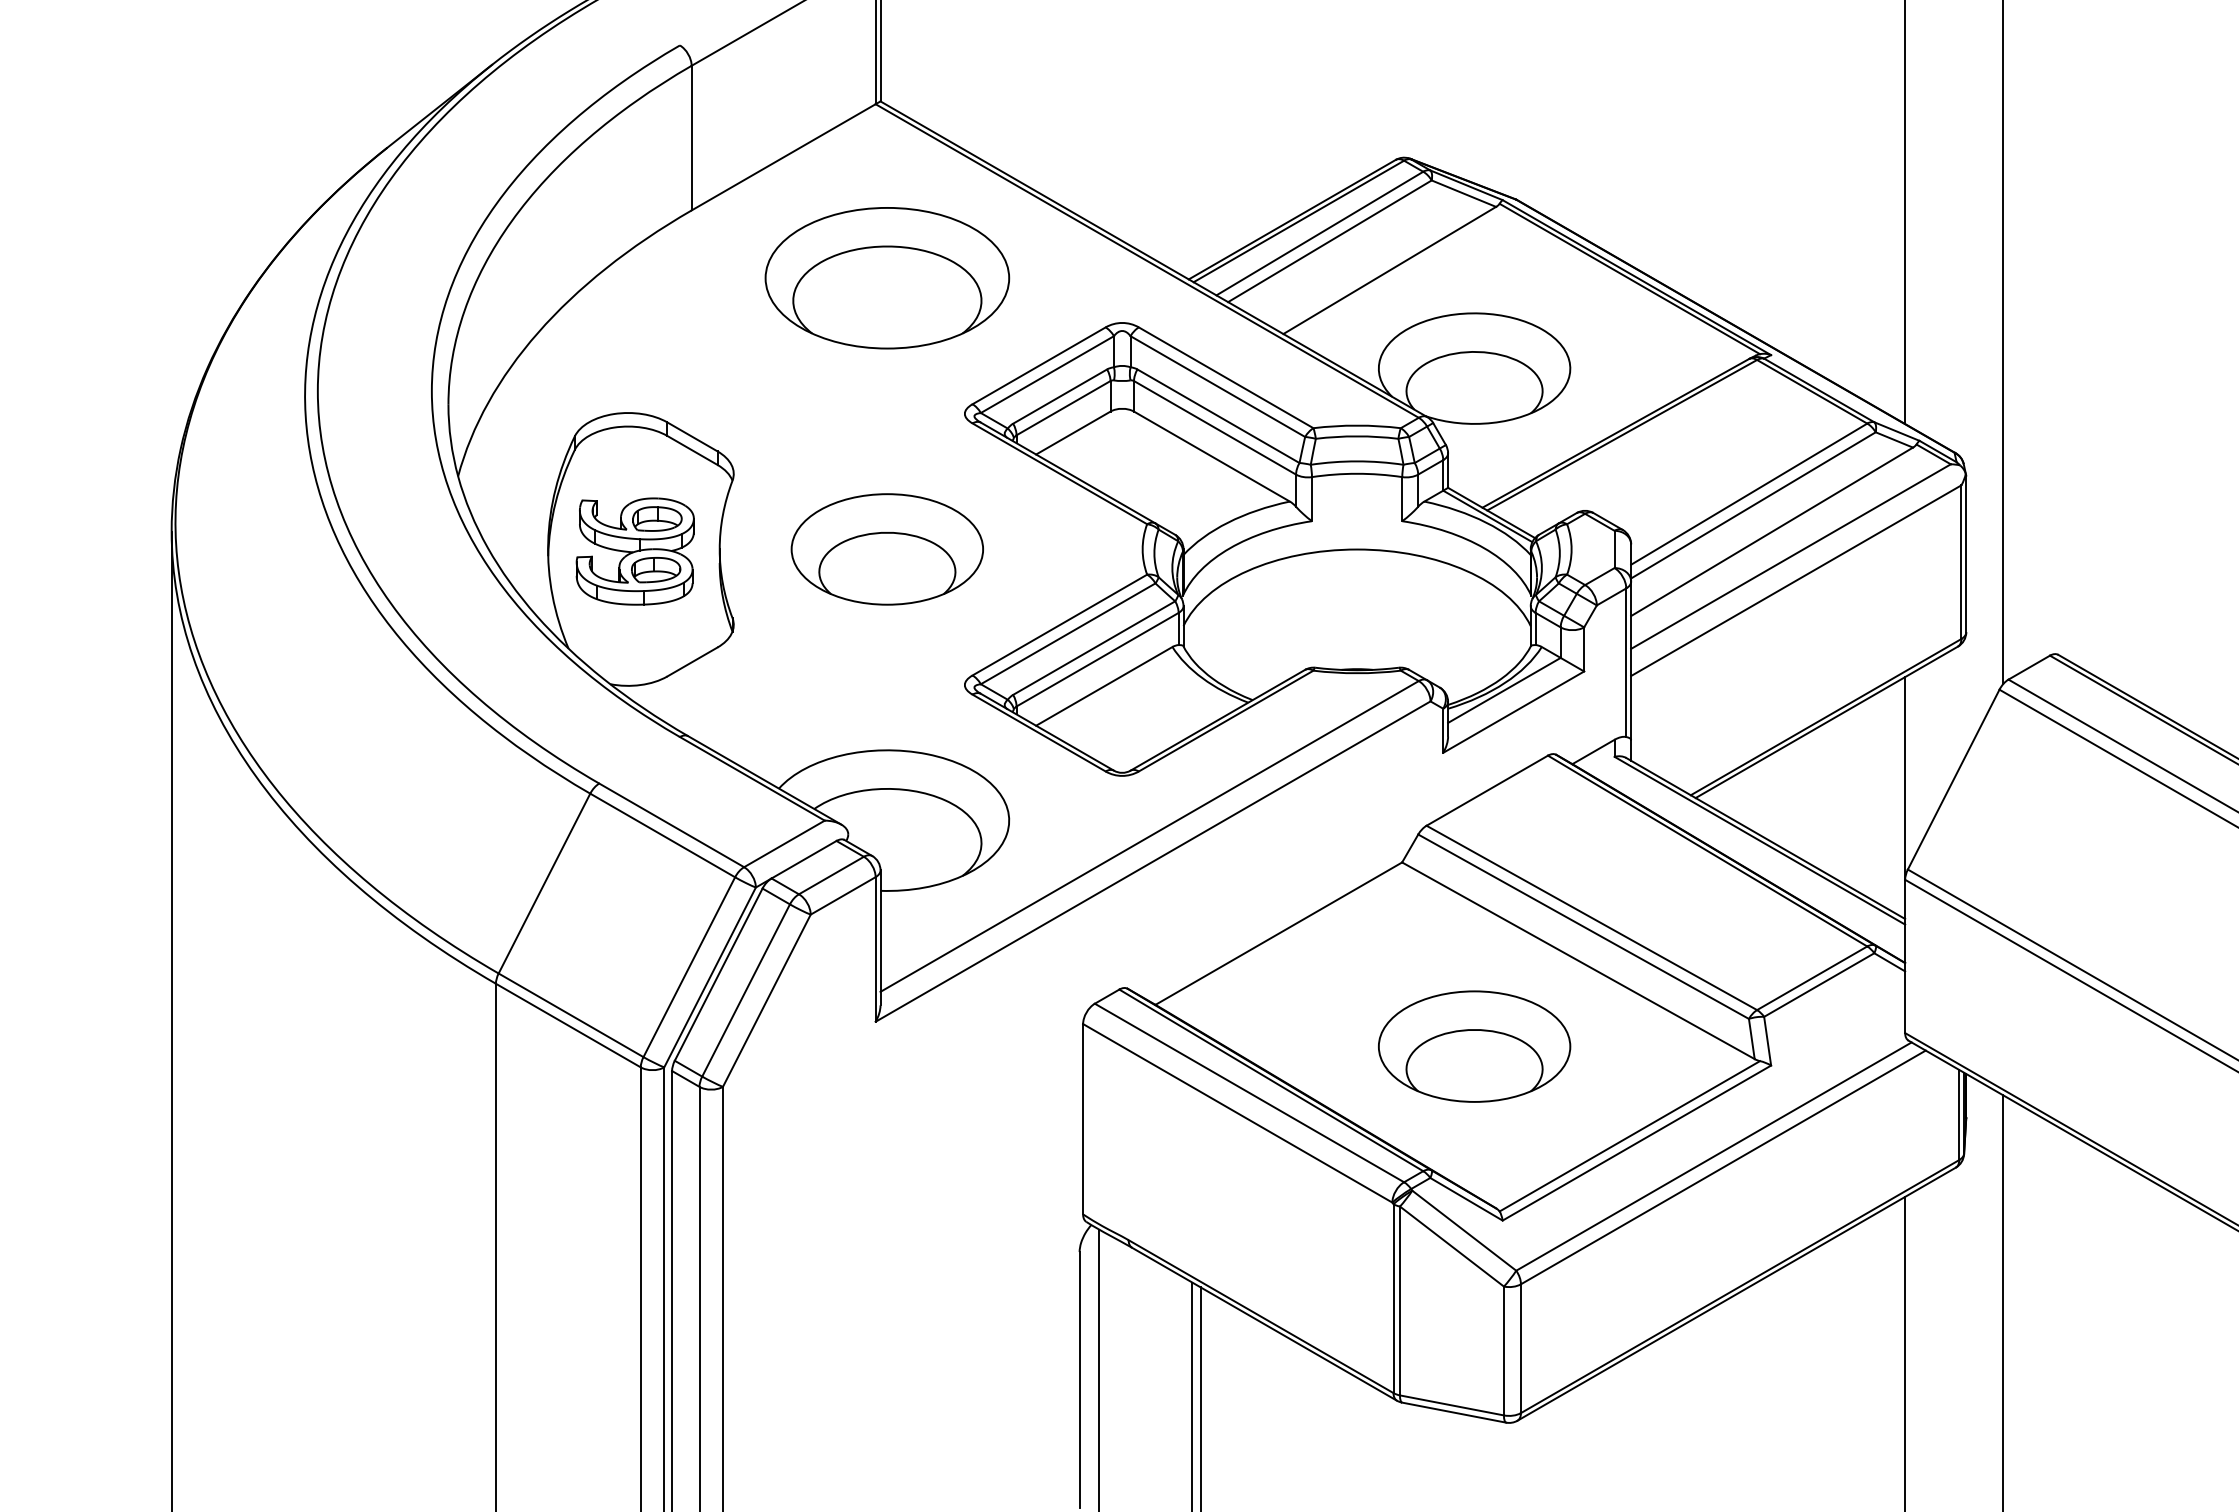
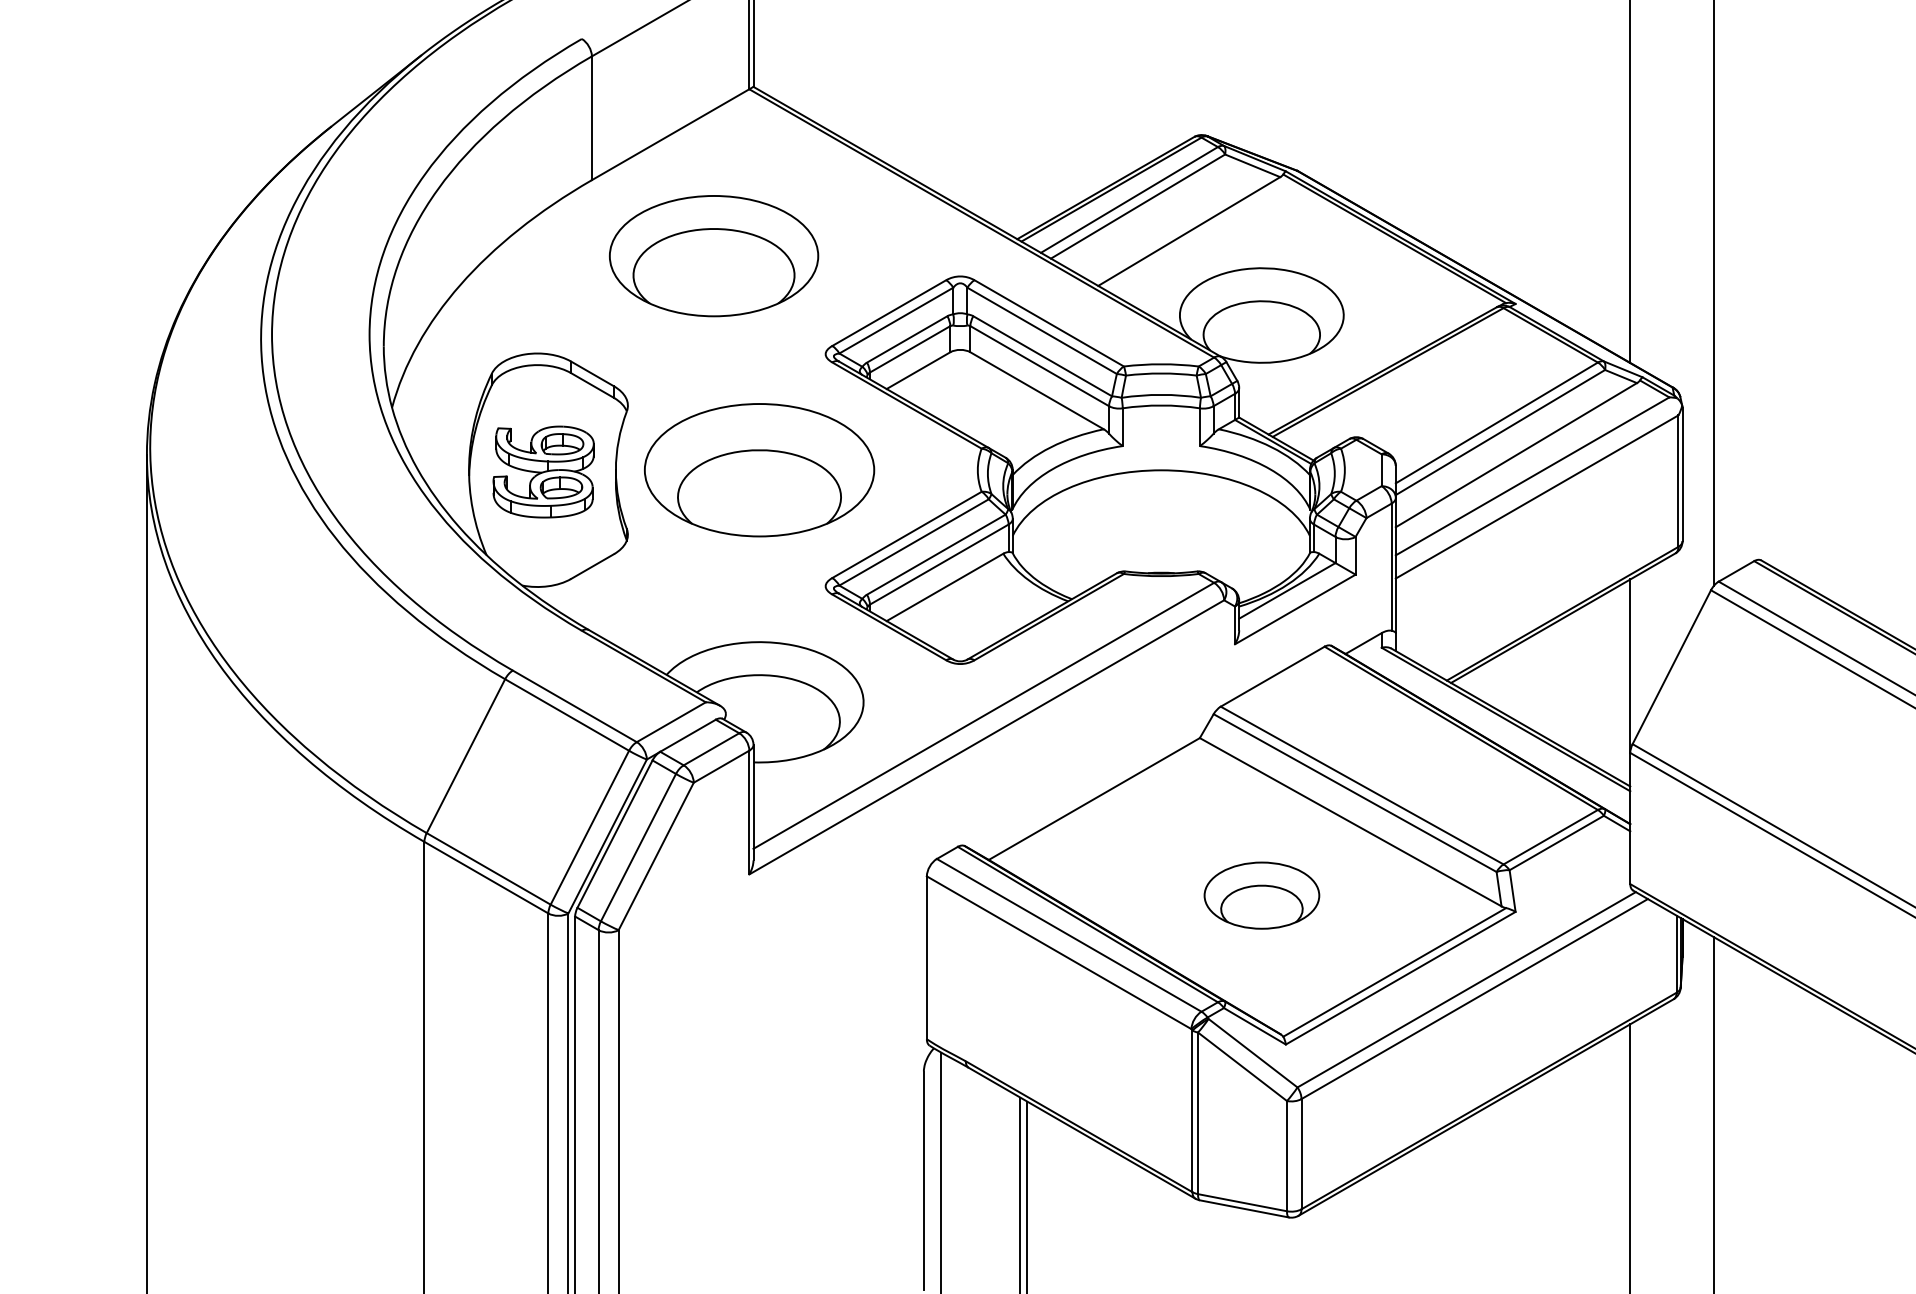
part: (887, 278) -> (714, 256), moved
part: (886, 549) -> (758, 470), size x1.4
part: (1474, 1046) -> (1261, 895), size x0.7

